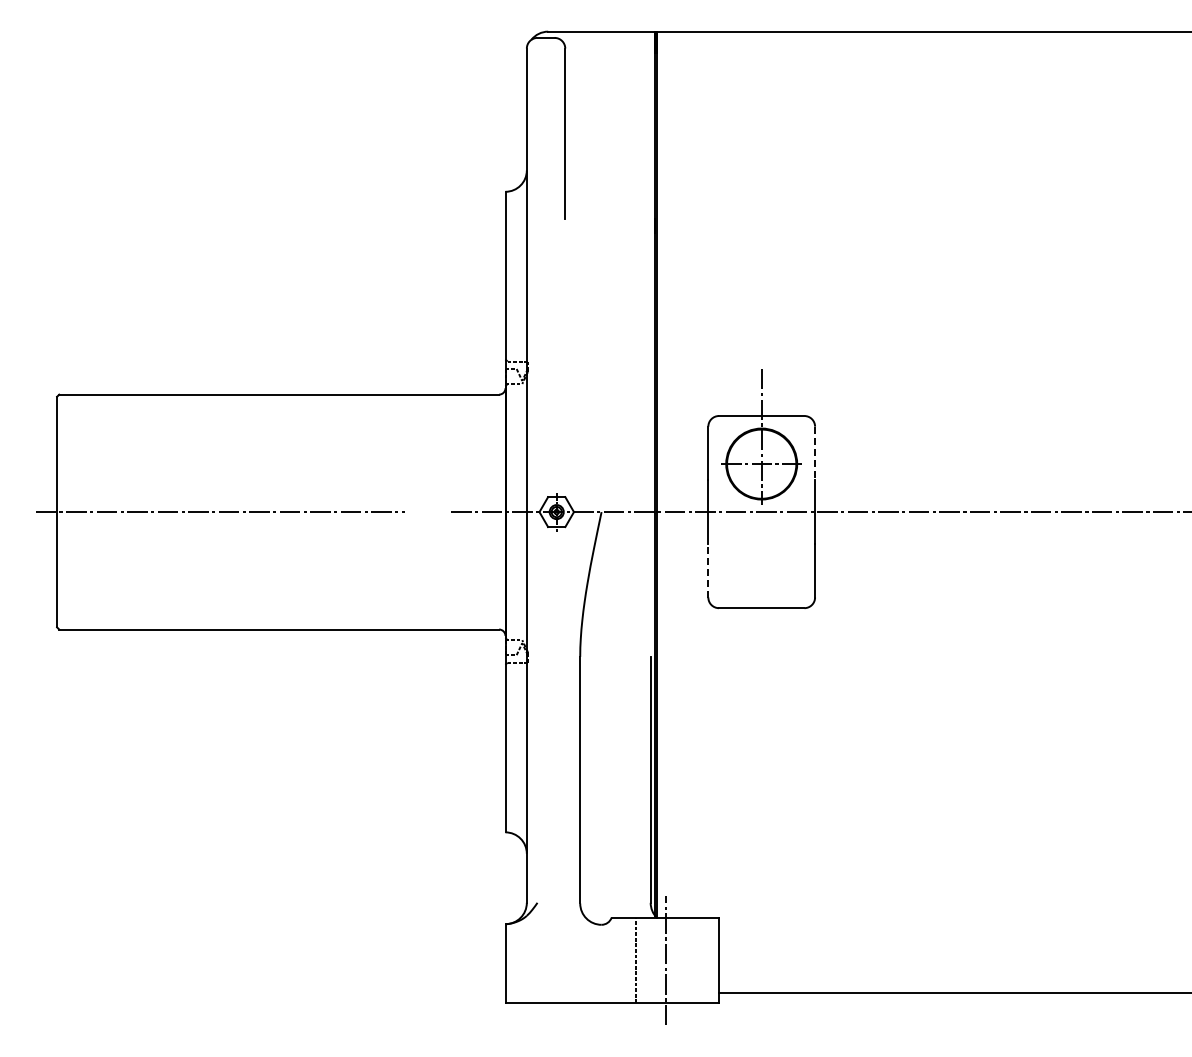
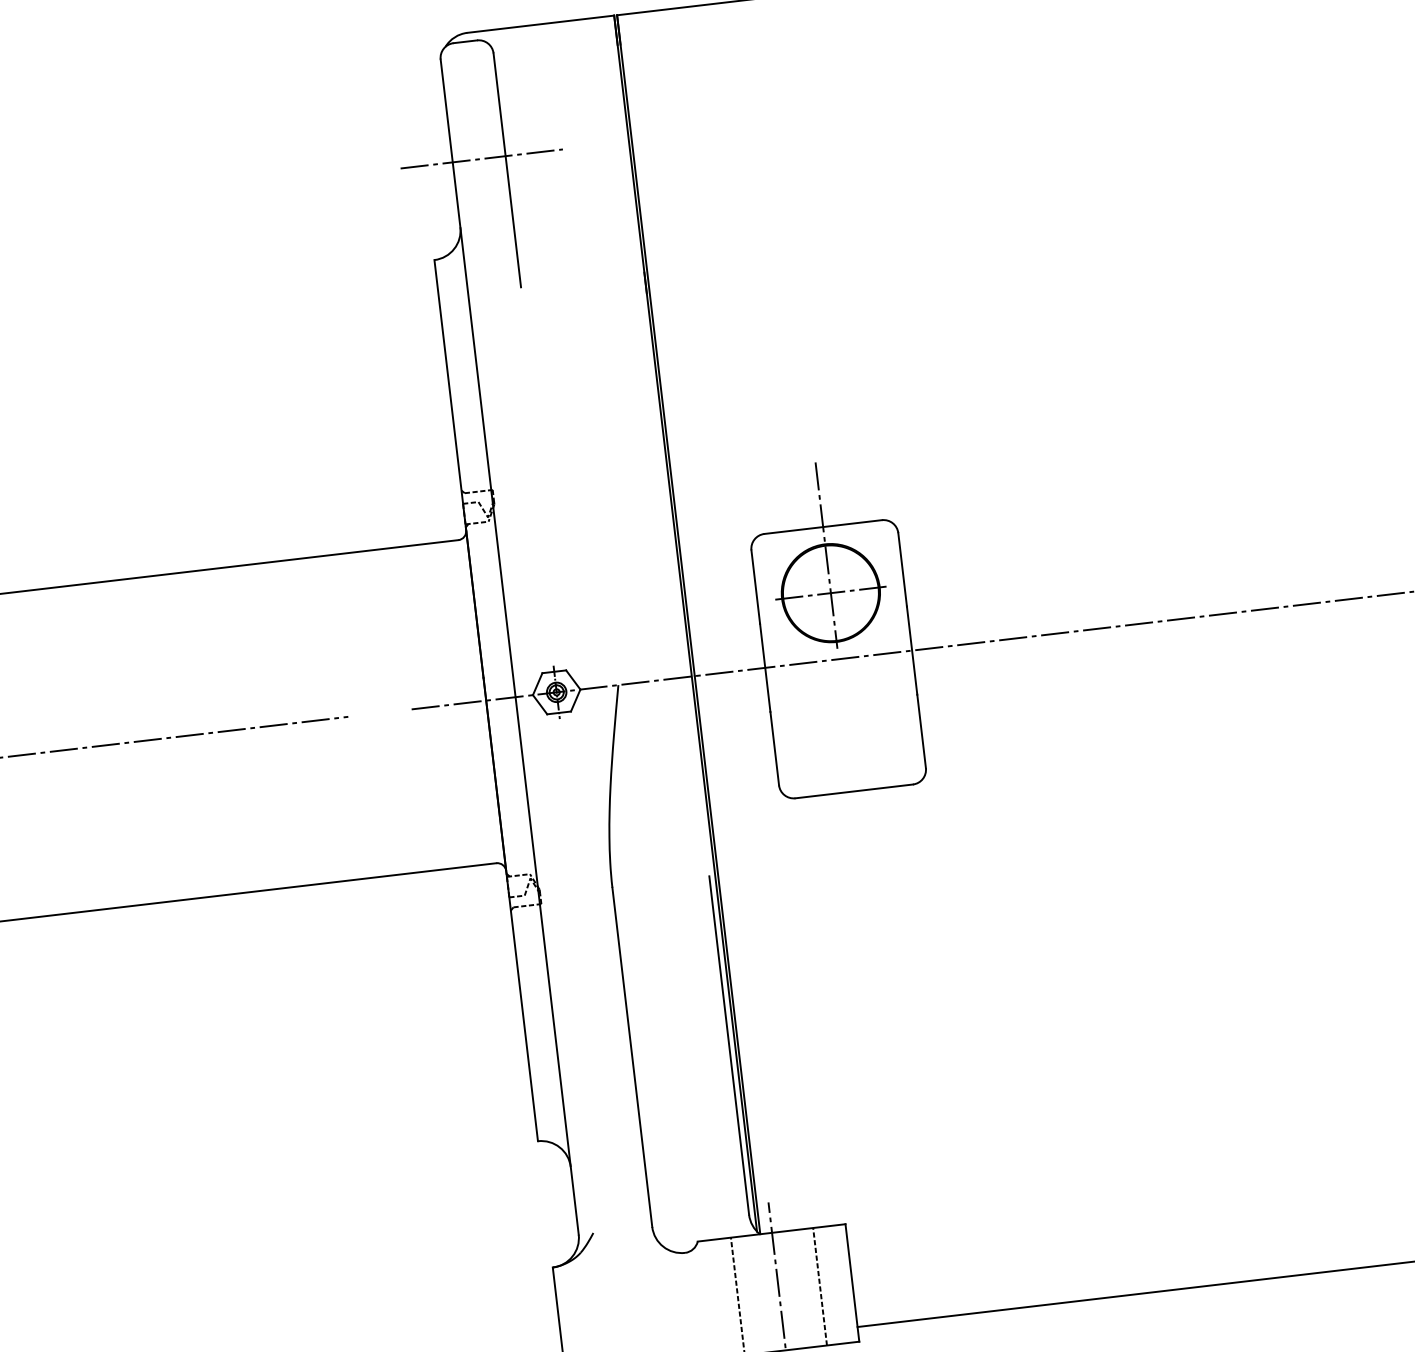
line: (547, 123) -> (481, 159), added
line: (815, 453) -> (903, 569), dashed -> solid
line: (708, 570) -> (774, 748), dashed -> solid
line: (695, 960) -> (820, 1286), added

